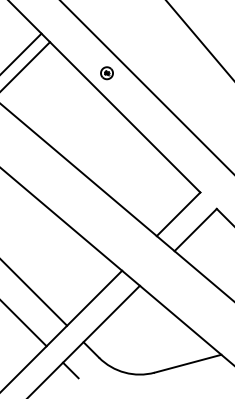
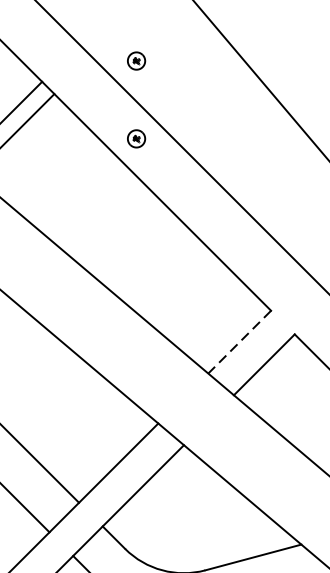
part: (106, 19) -> (135, 61), added
line: (178, 214) -> (239, 342), solid -> dashed

